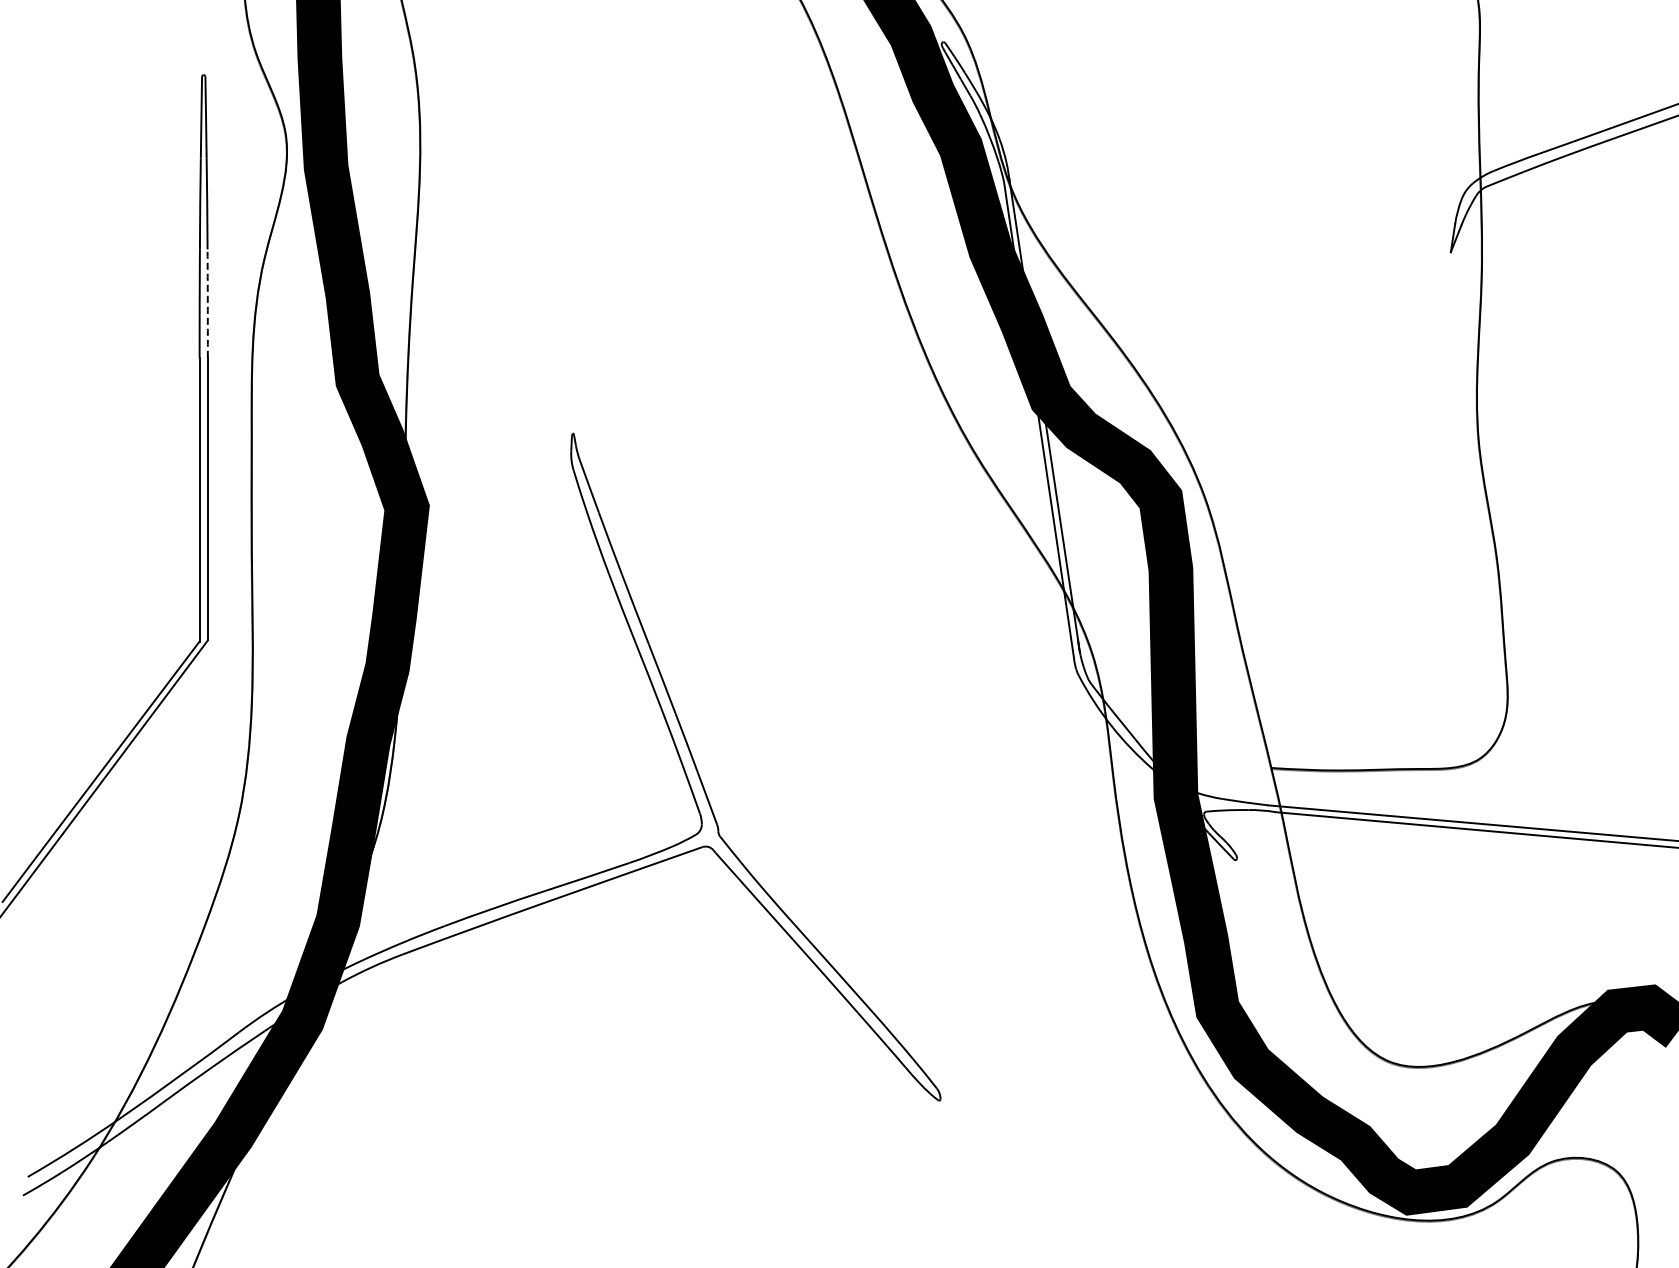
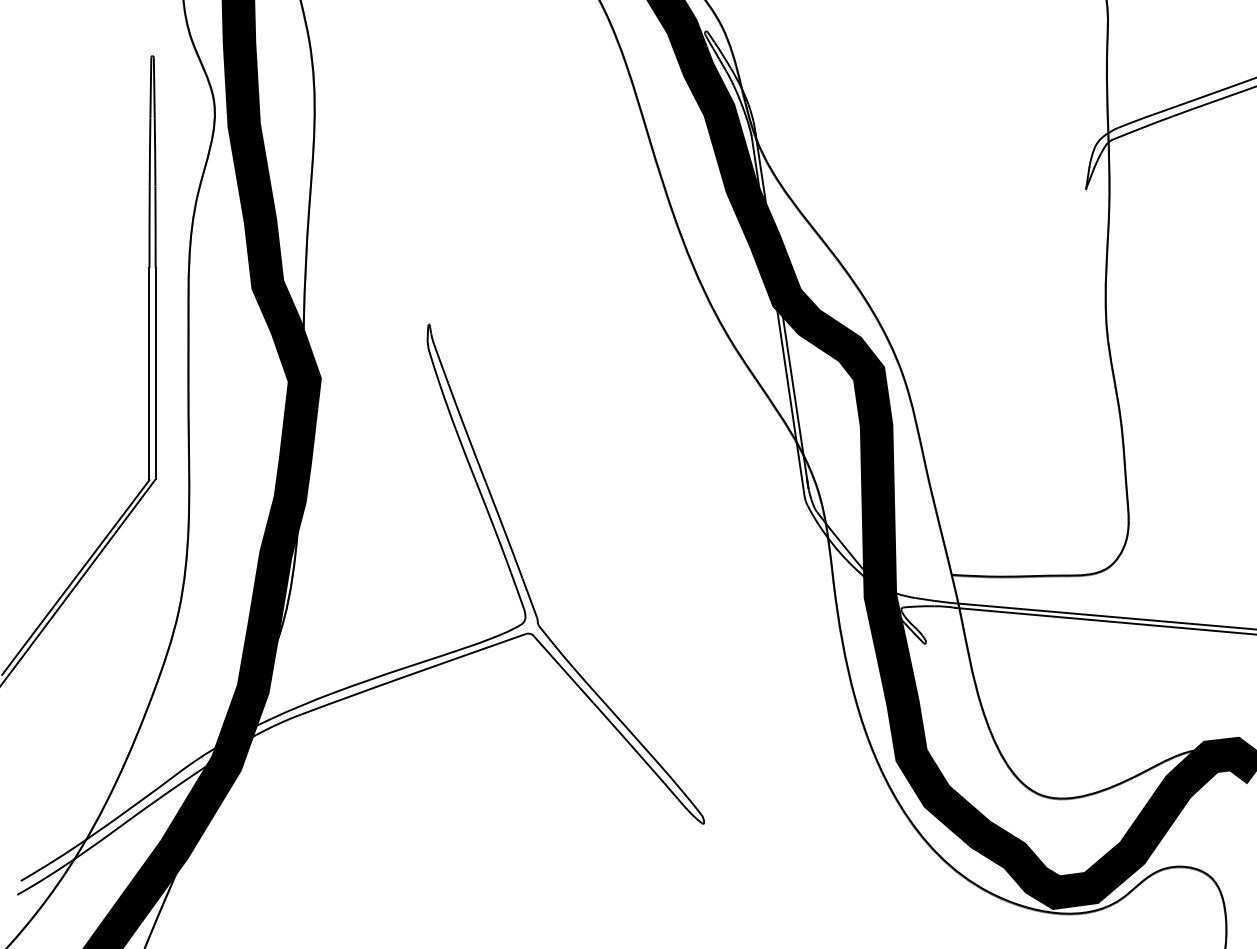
arc: (207, 303) -> (155, 227), dashed -> solid

